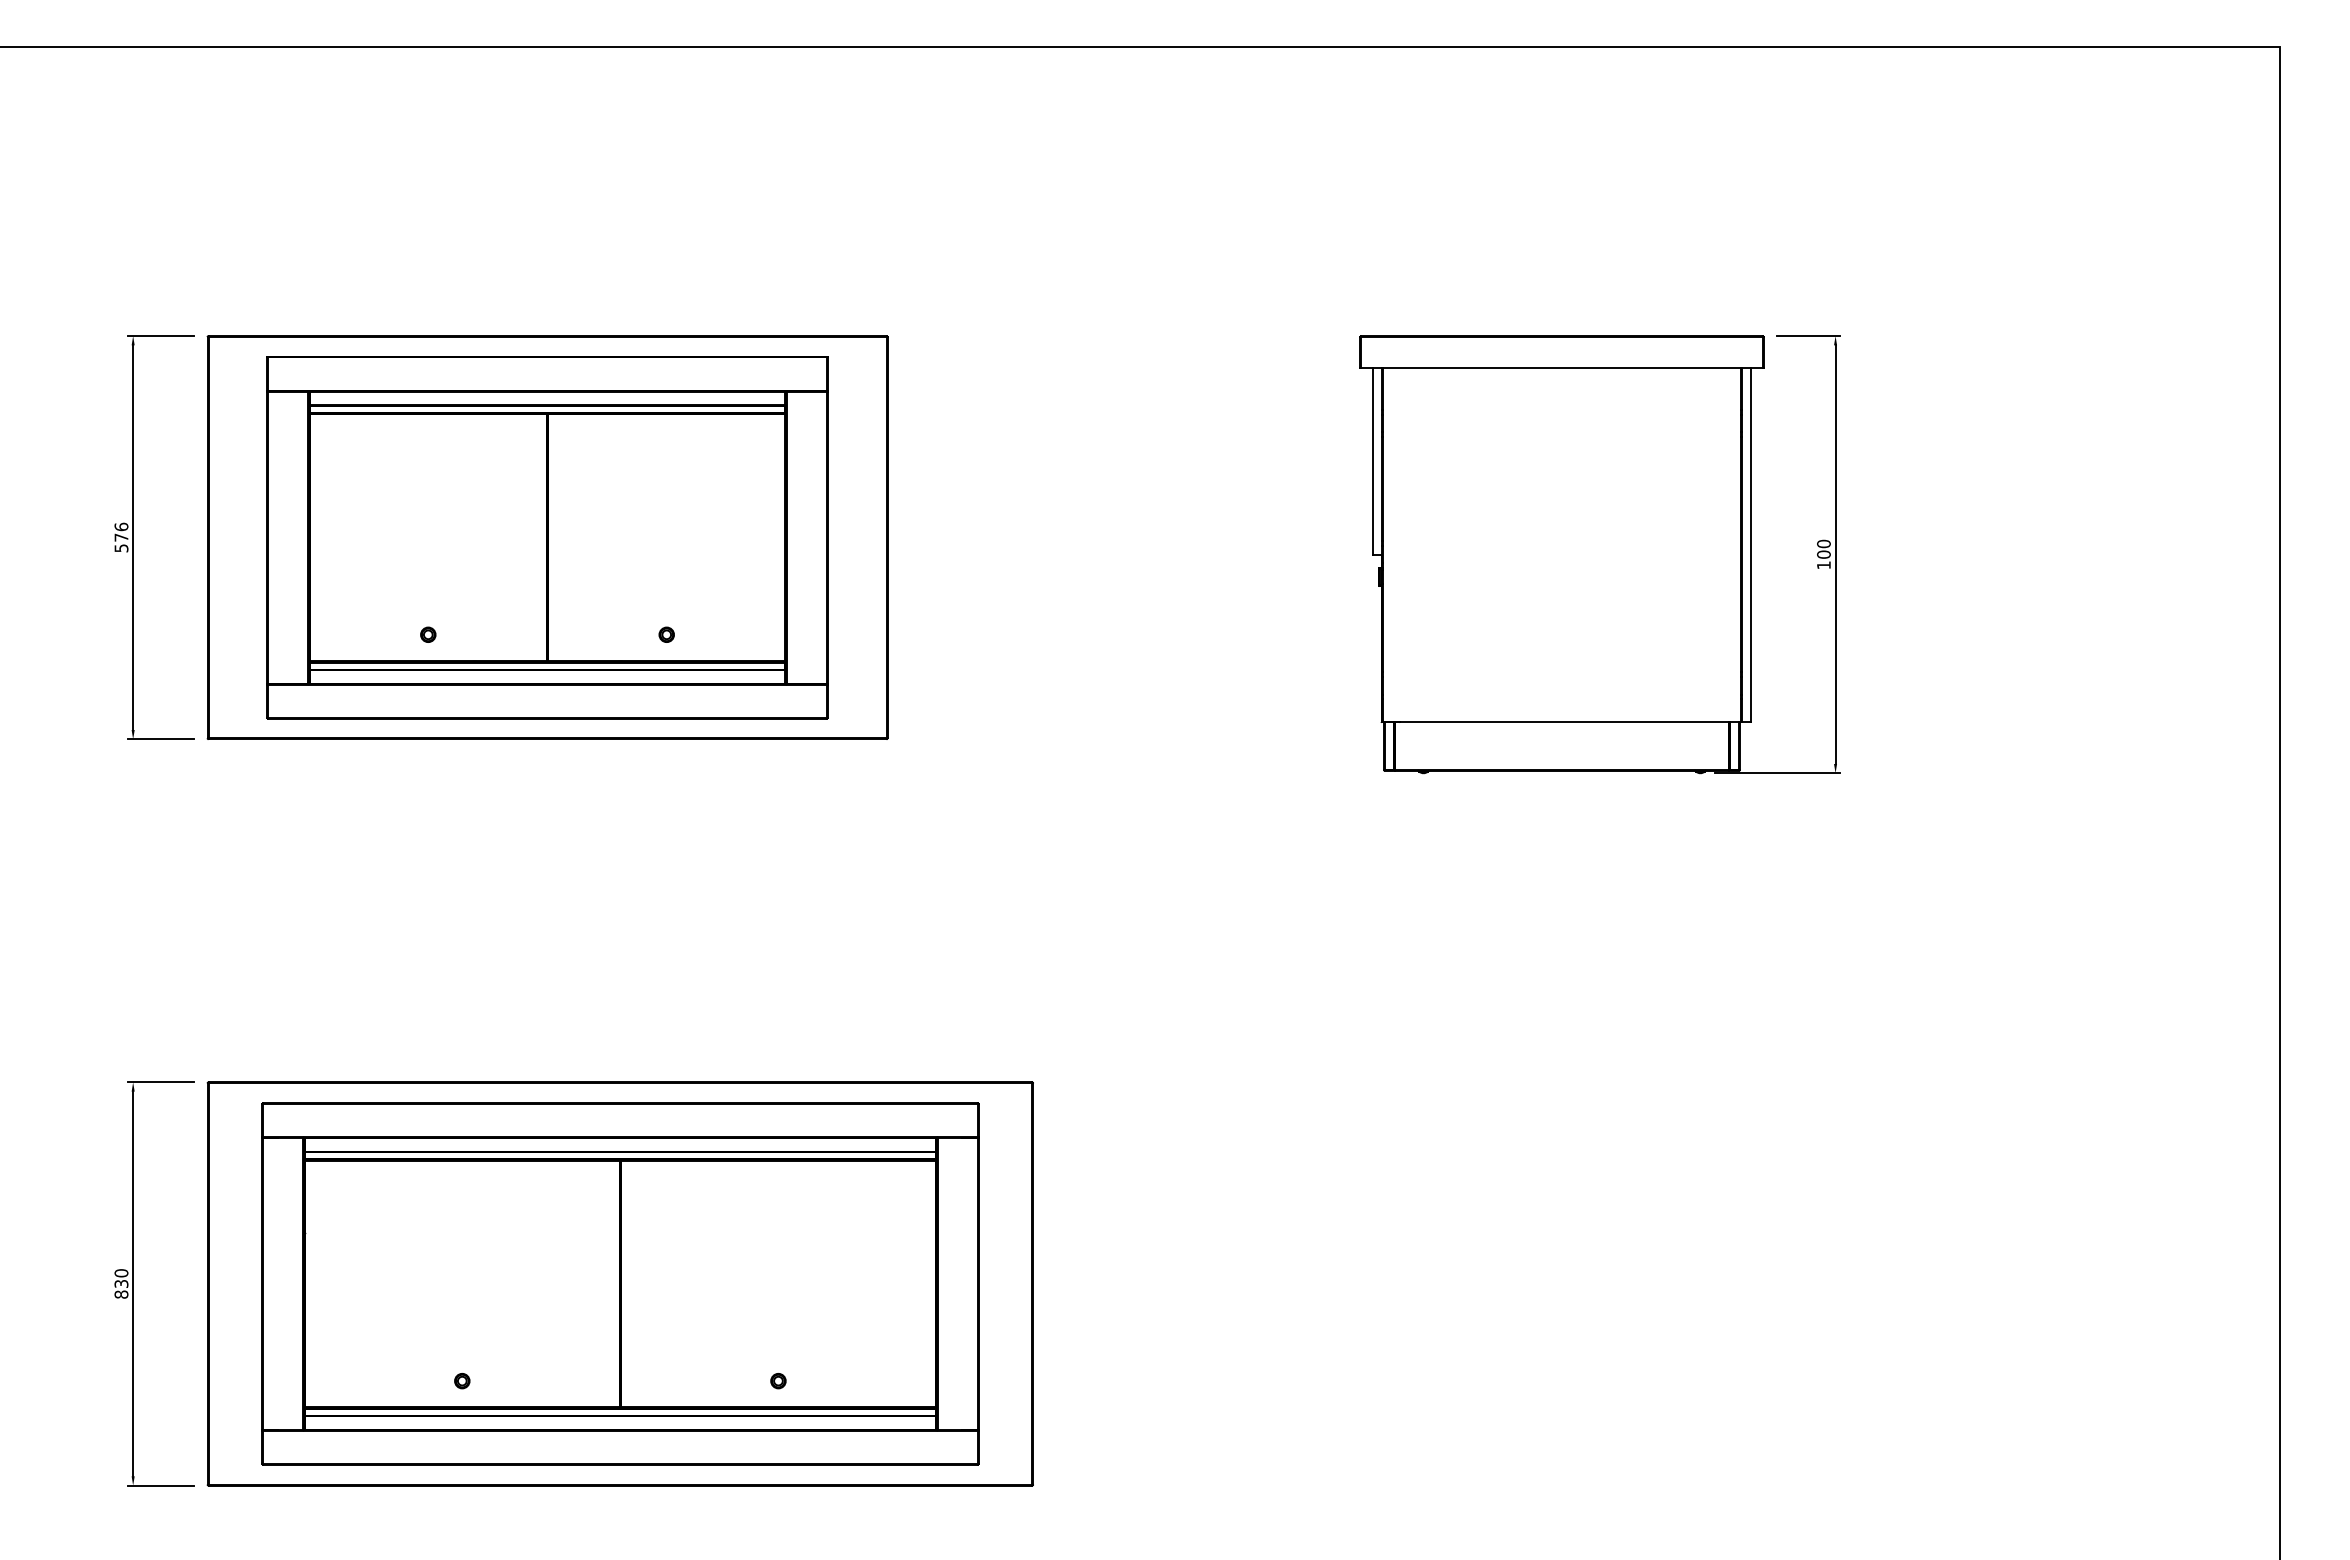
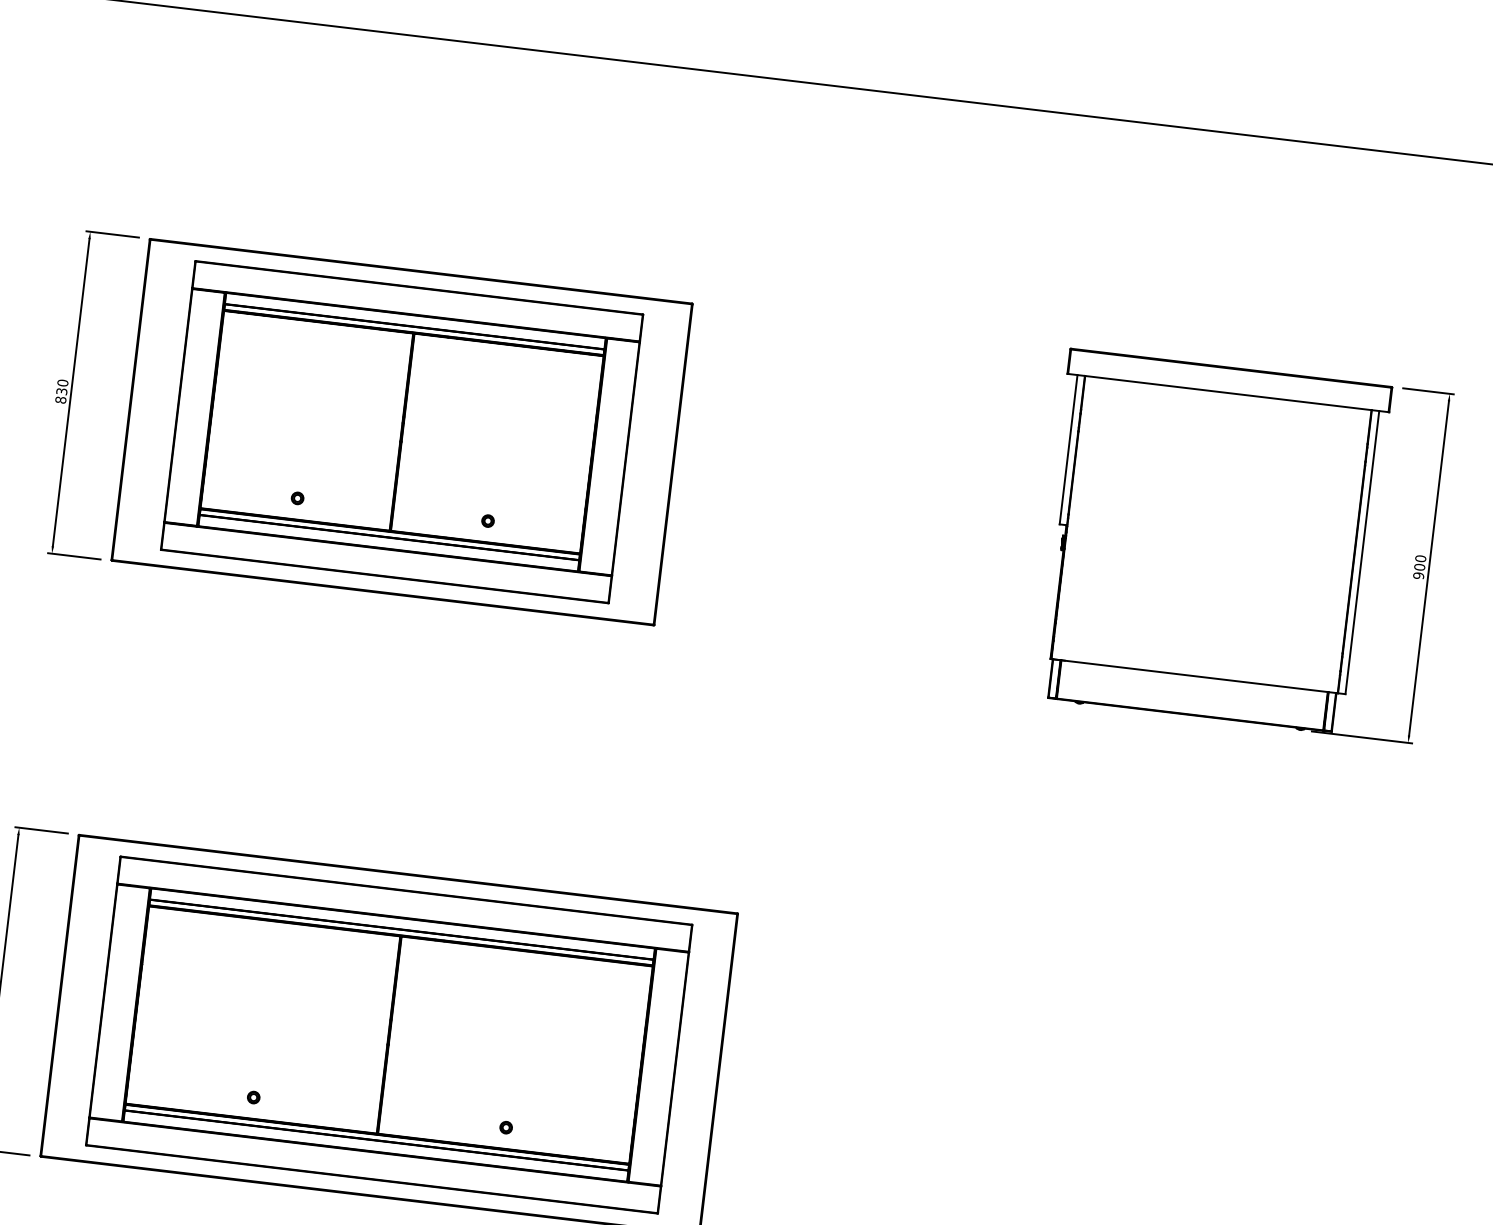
text: (121, 537) -> (61, 391), 576 -> 830
text: (1823, 565) -> (1418, 575), 100 -> 900

